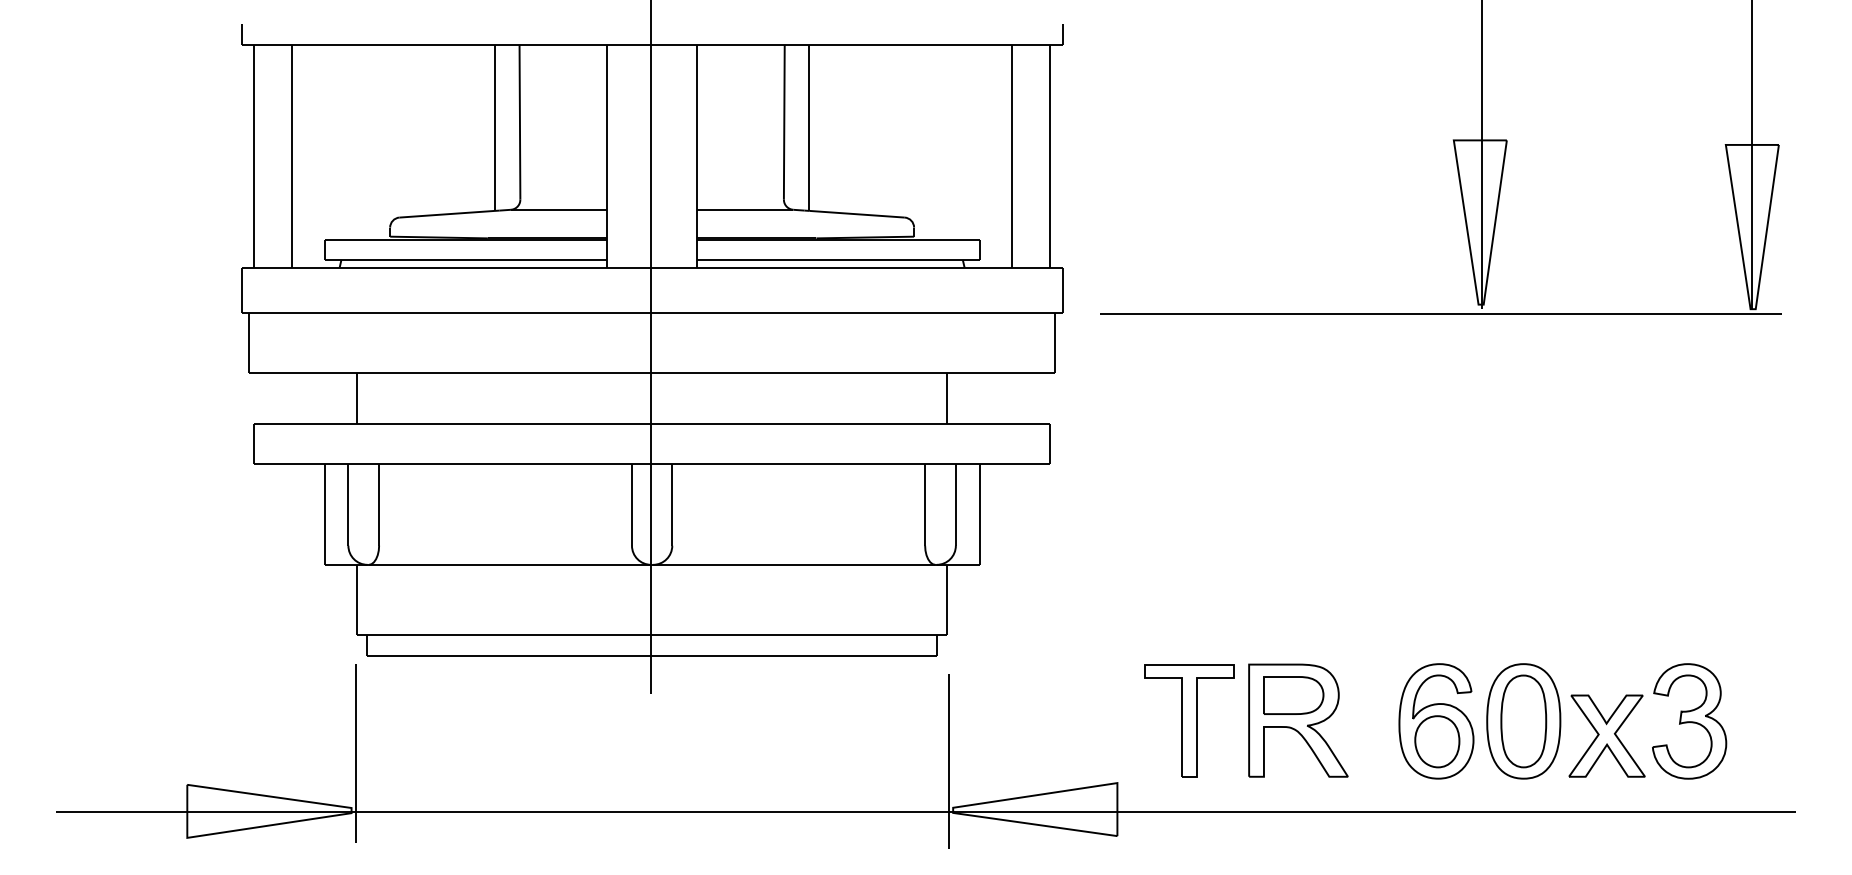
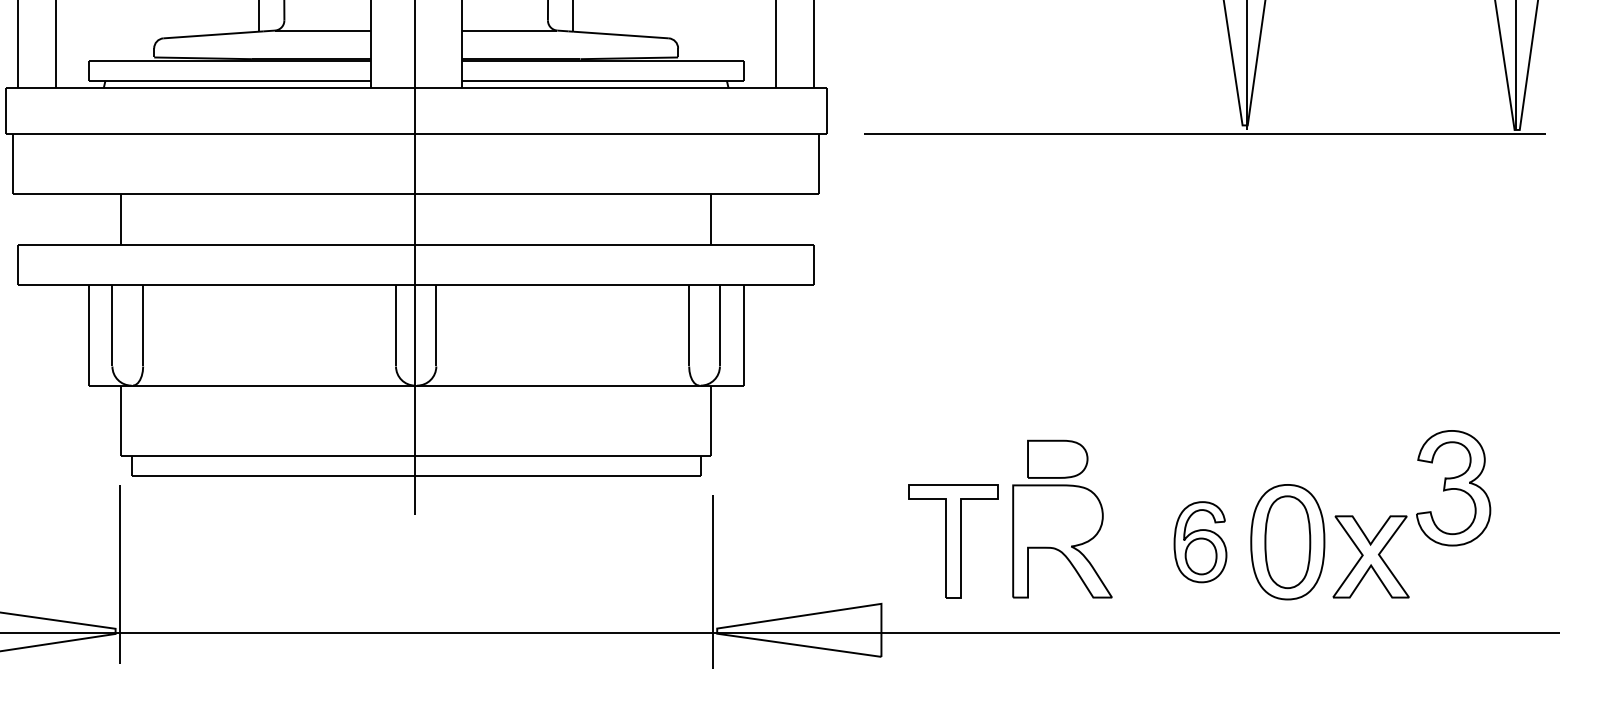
part: (1293, 695) -> (1057, 459), moved
part: (1436, 721) -> (1200, 542), size x0.7
part: (1689, 721) -> (1453, 488), moved

